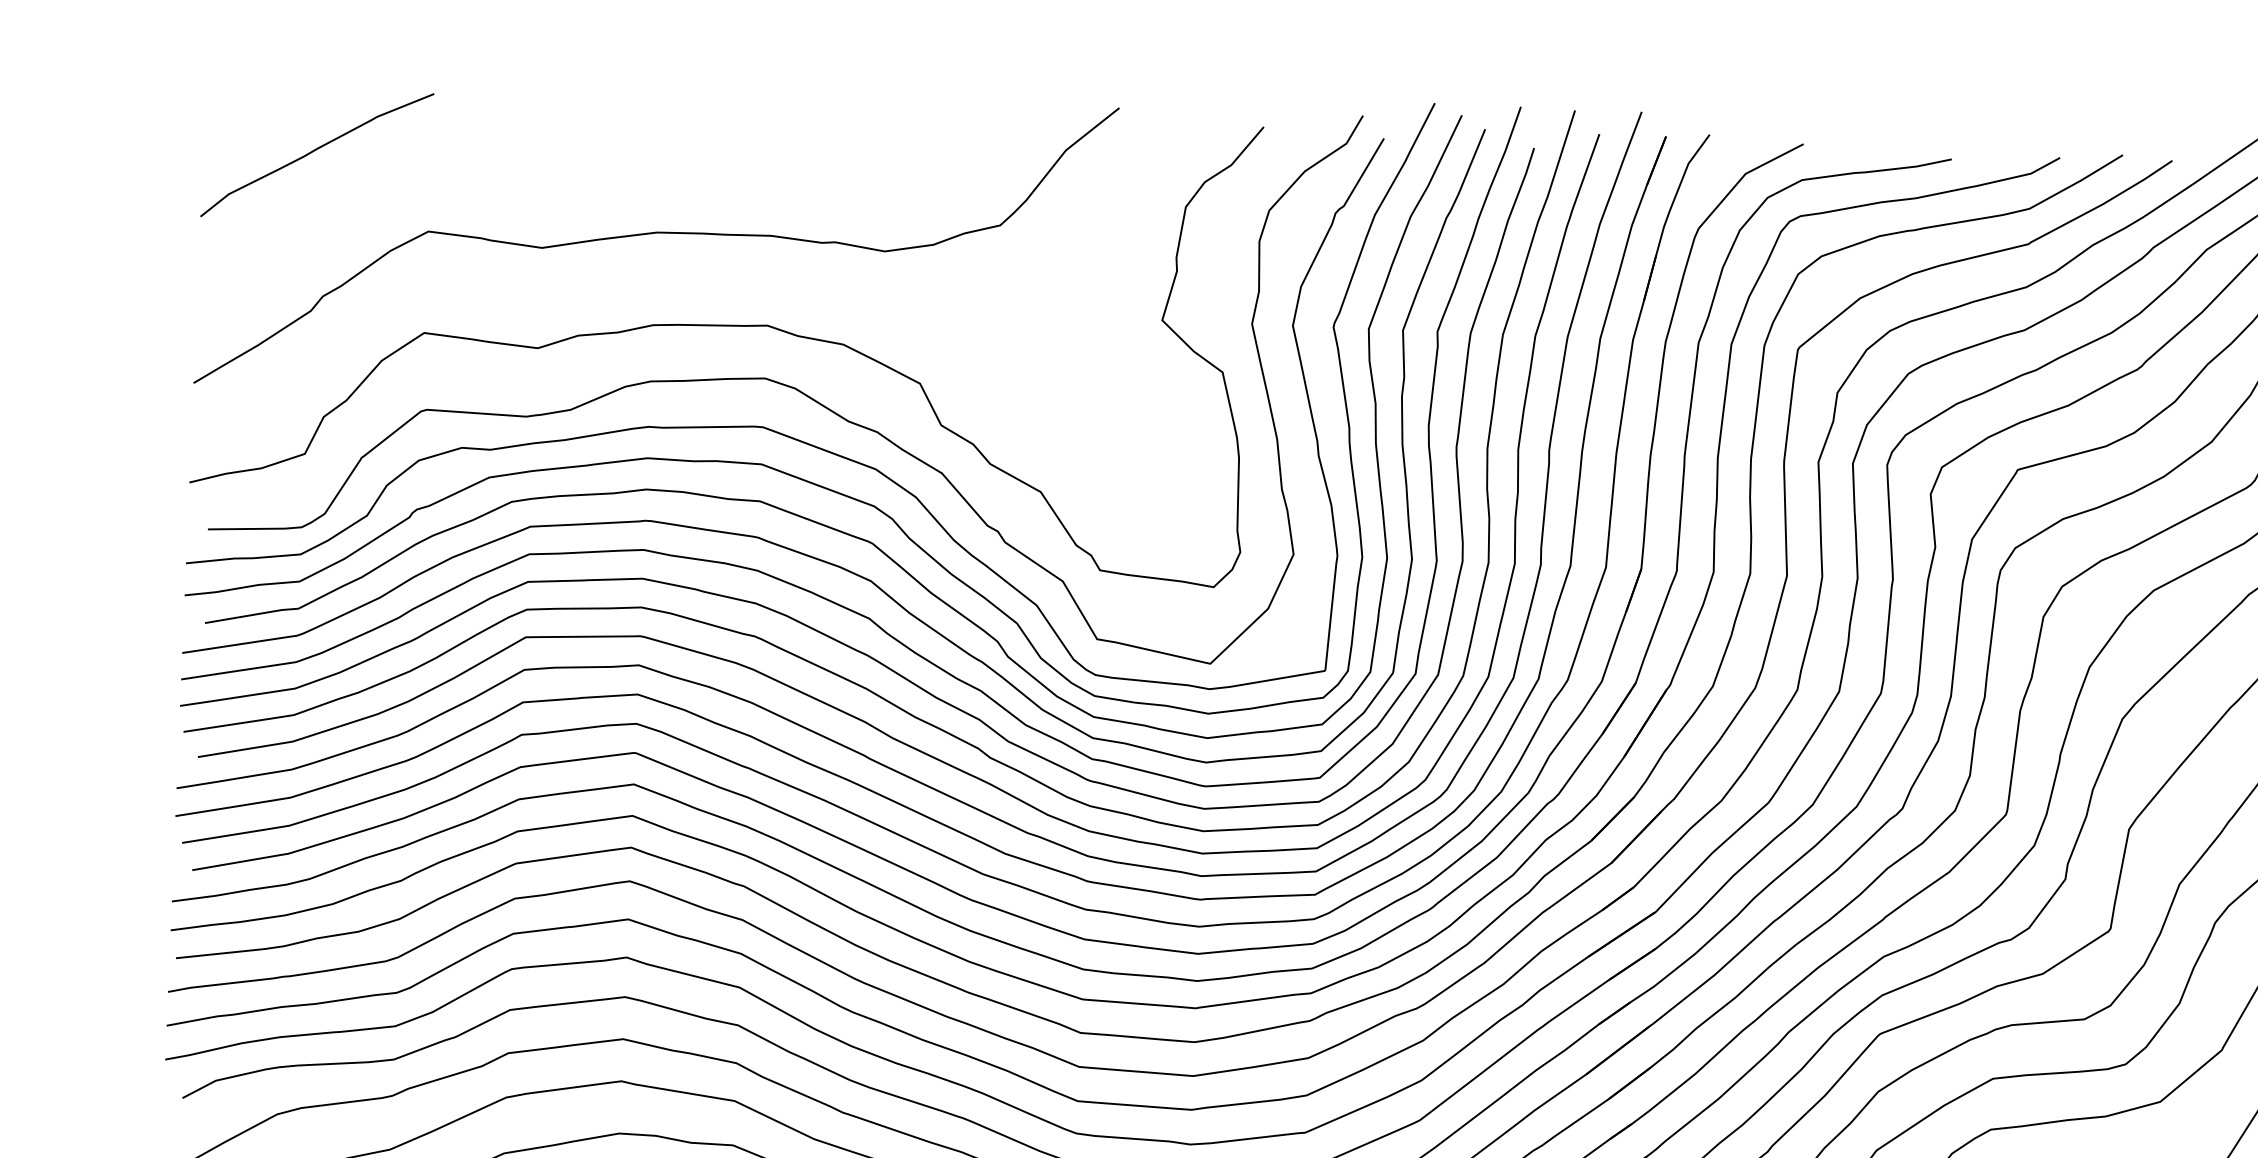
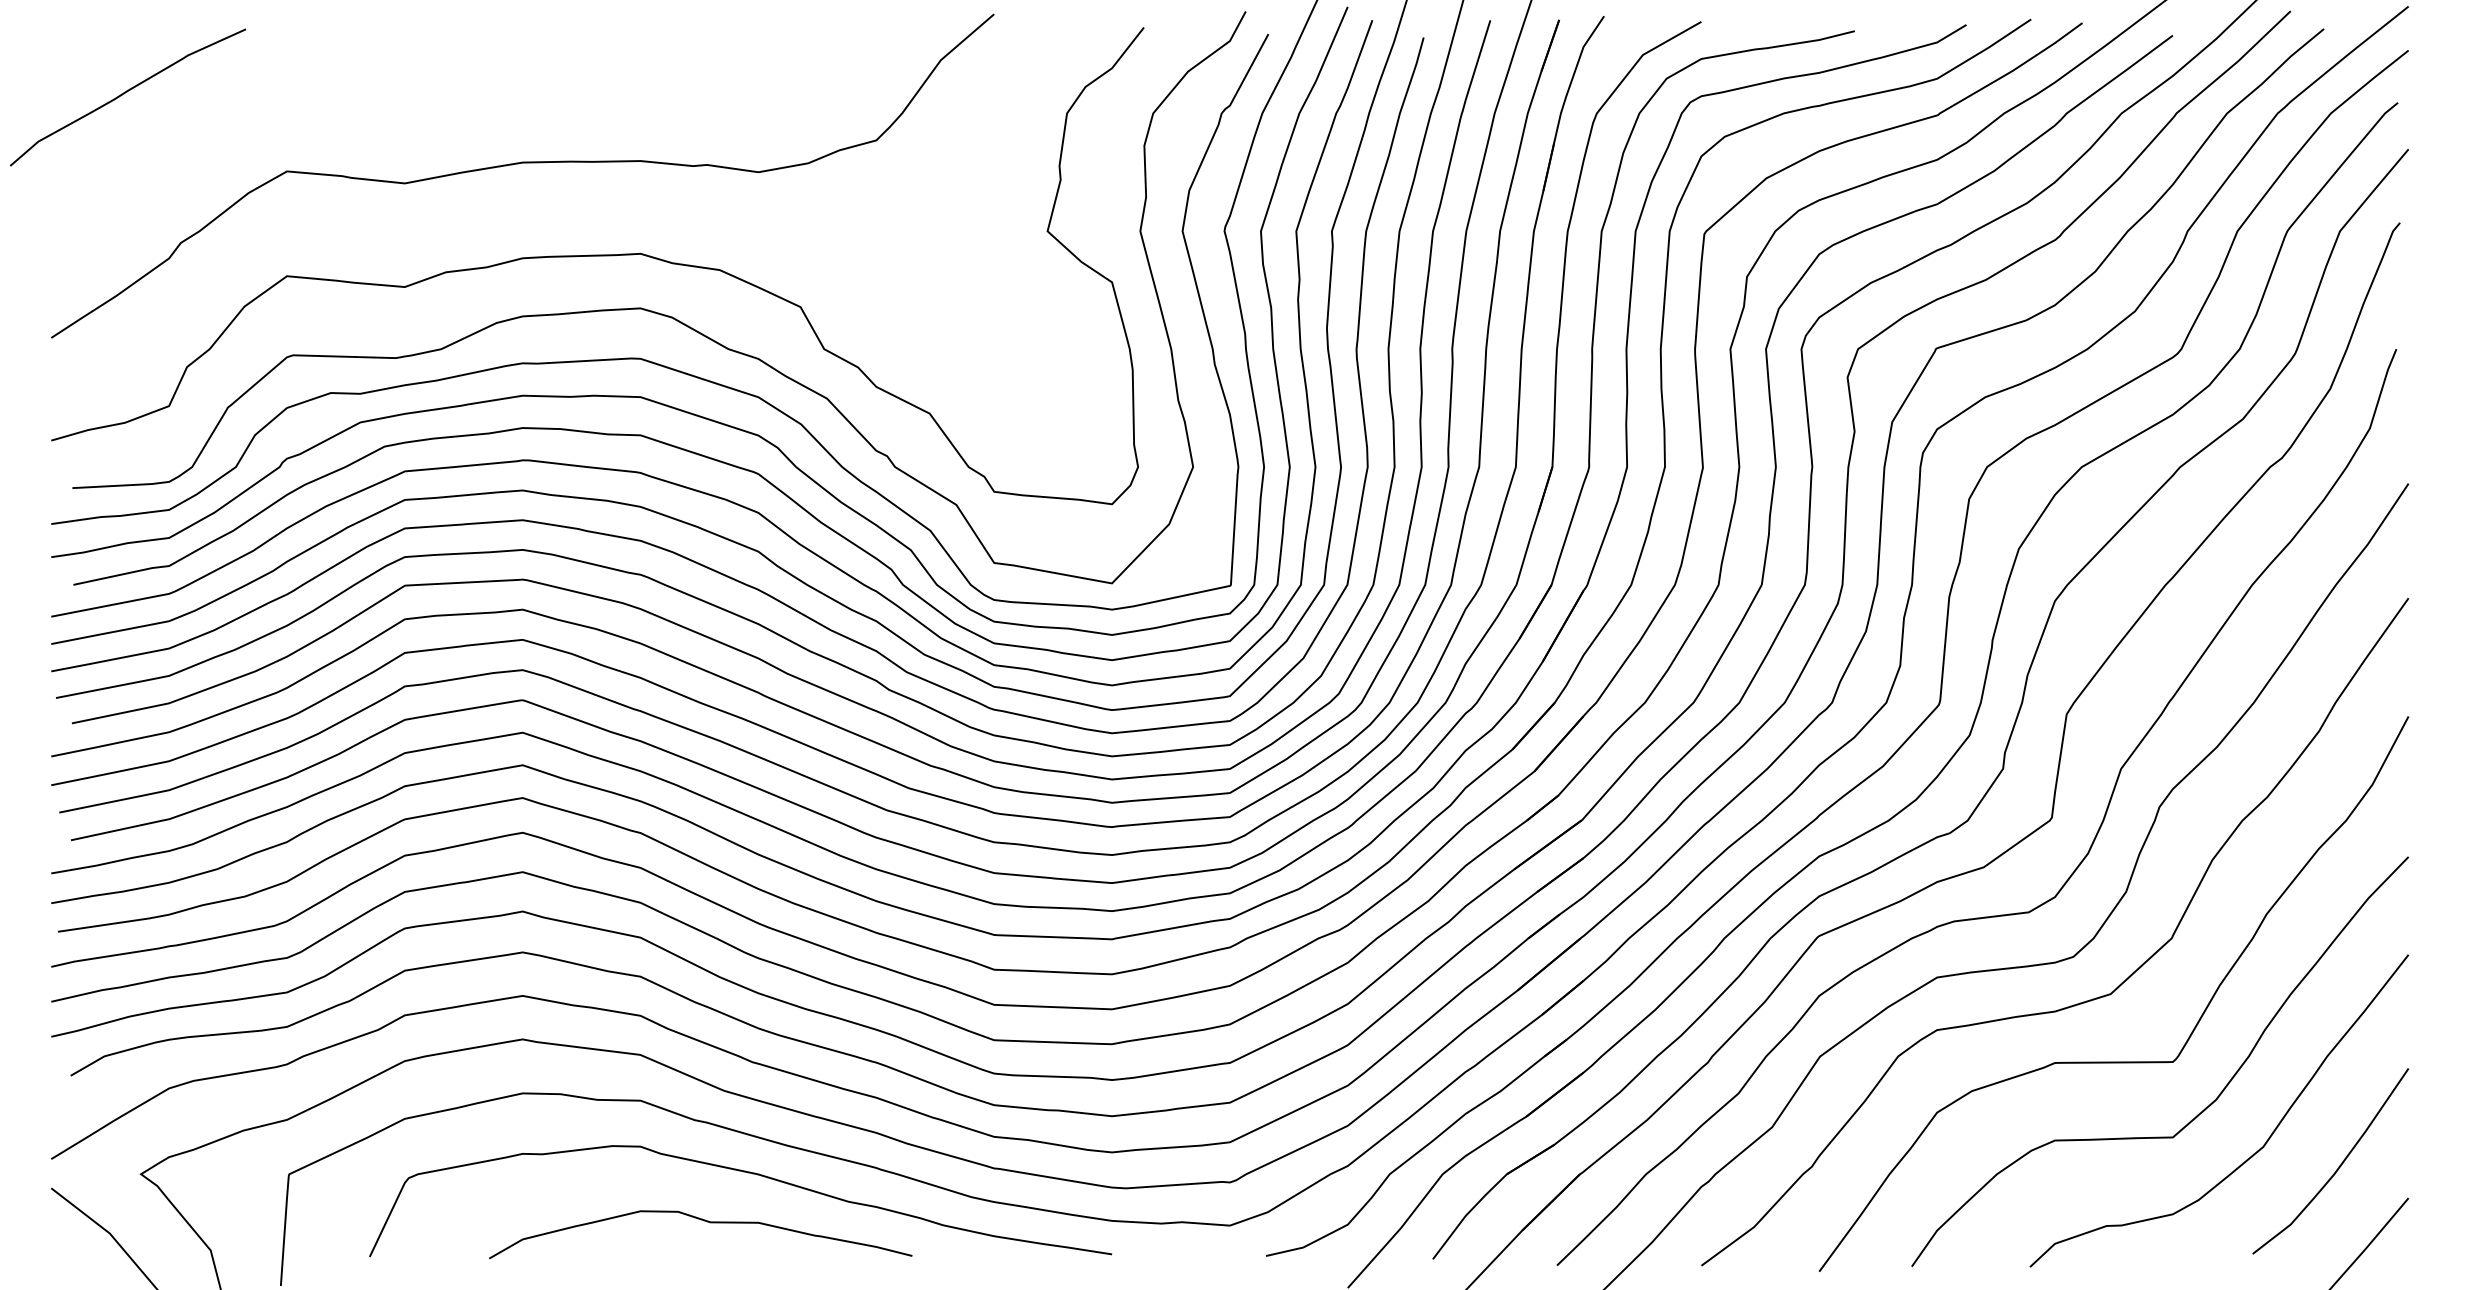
curve: (315, 151) -> (125, 93), moved

